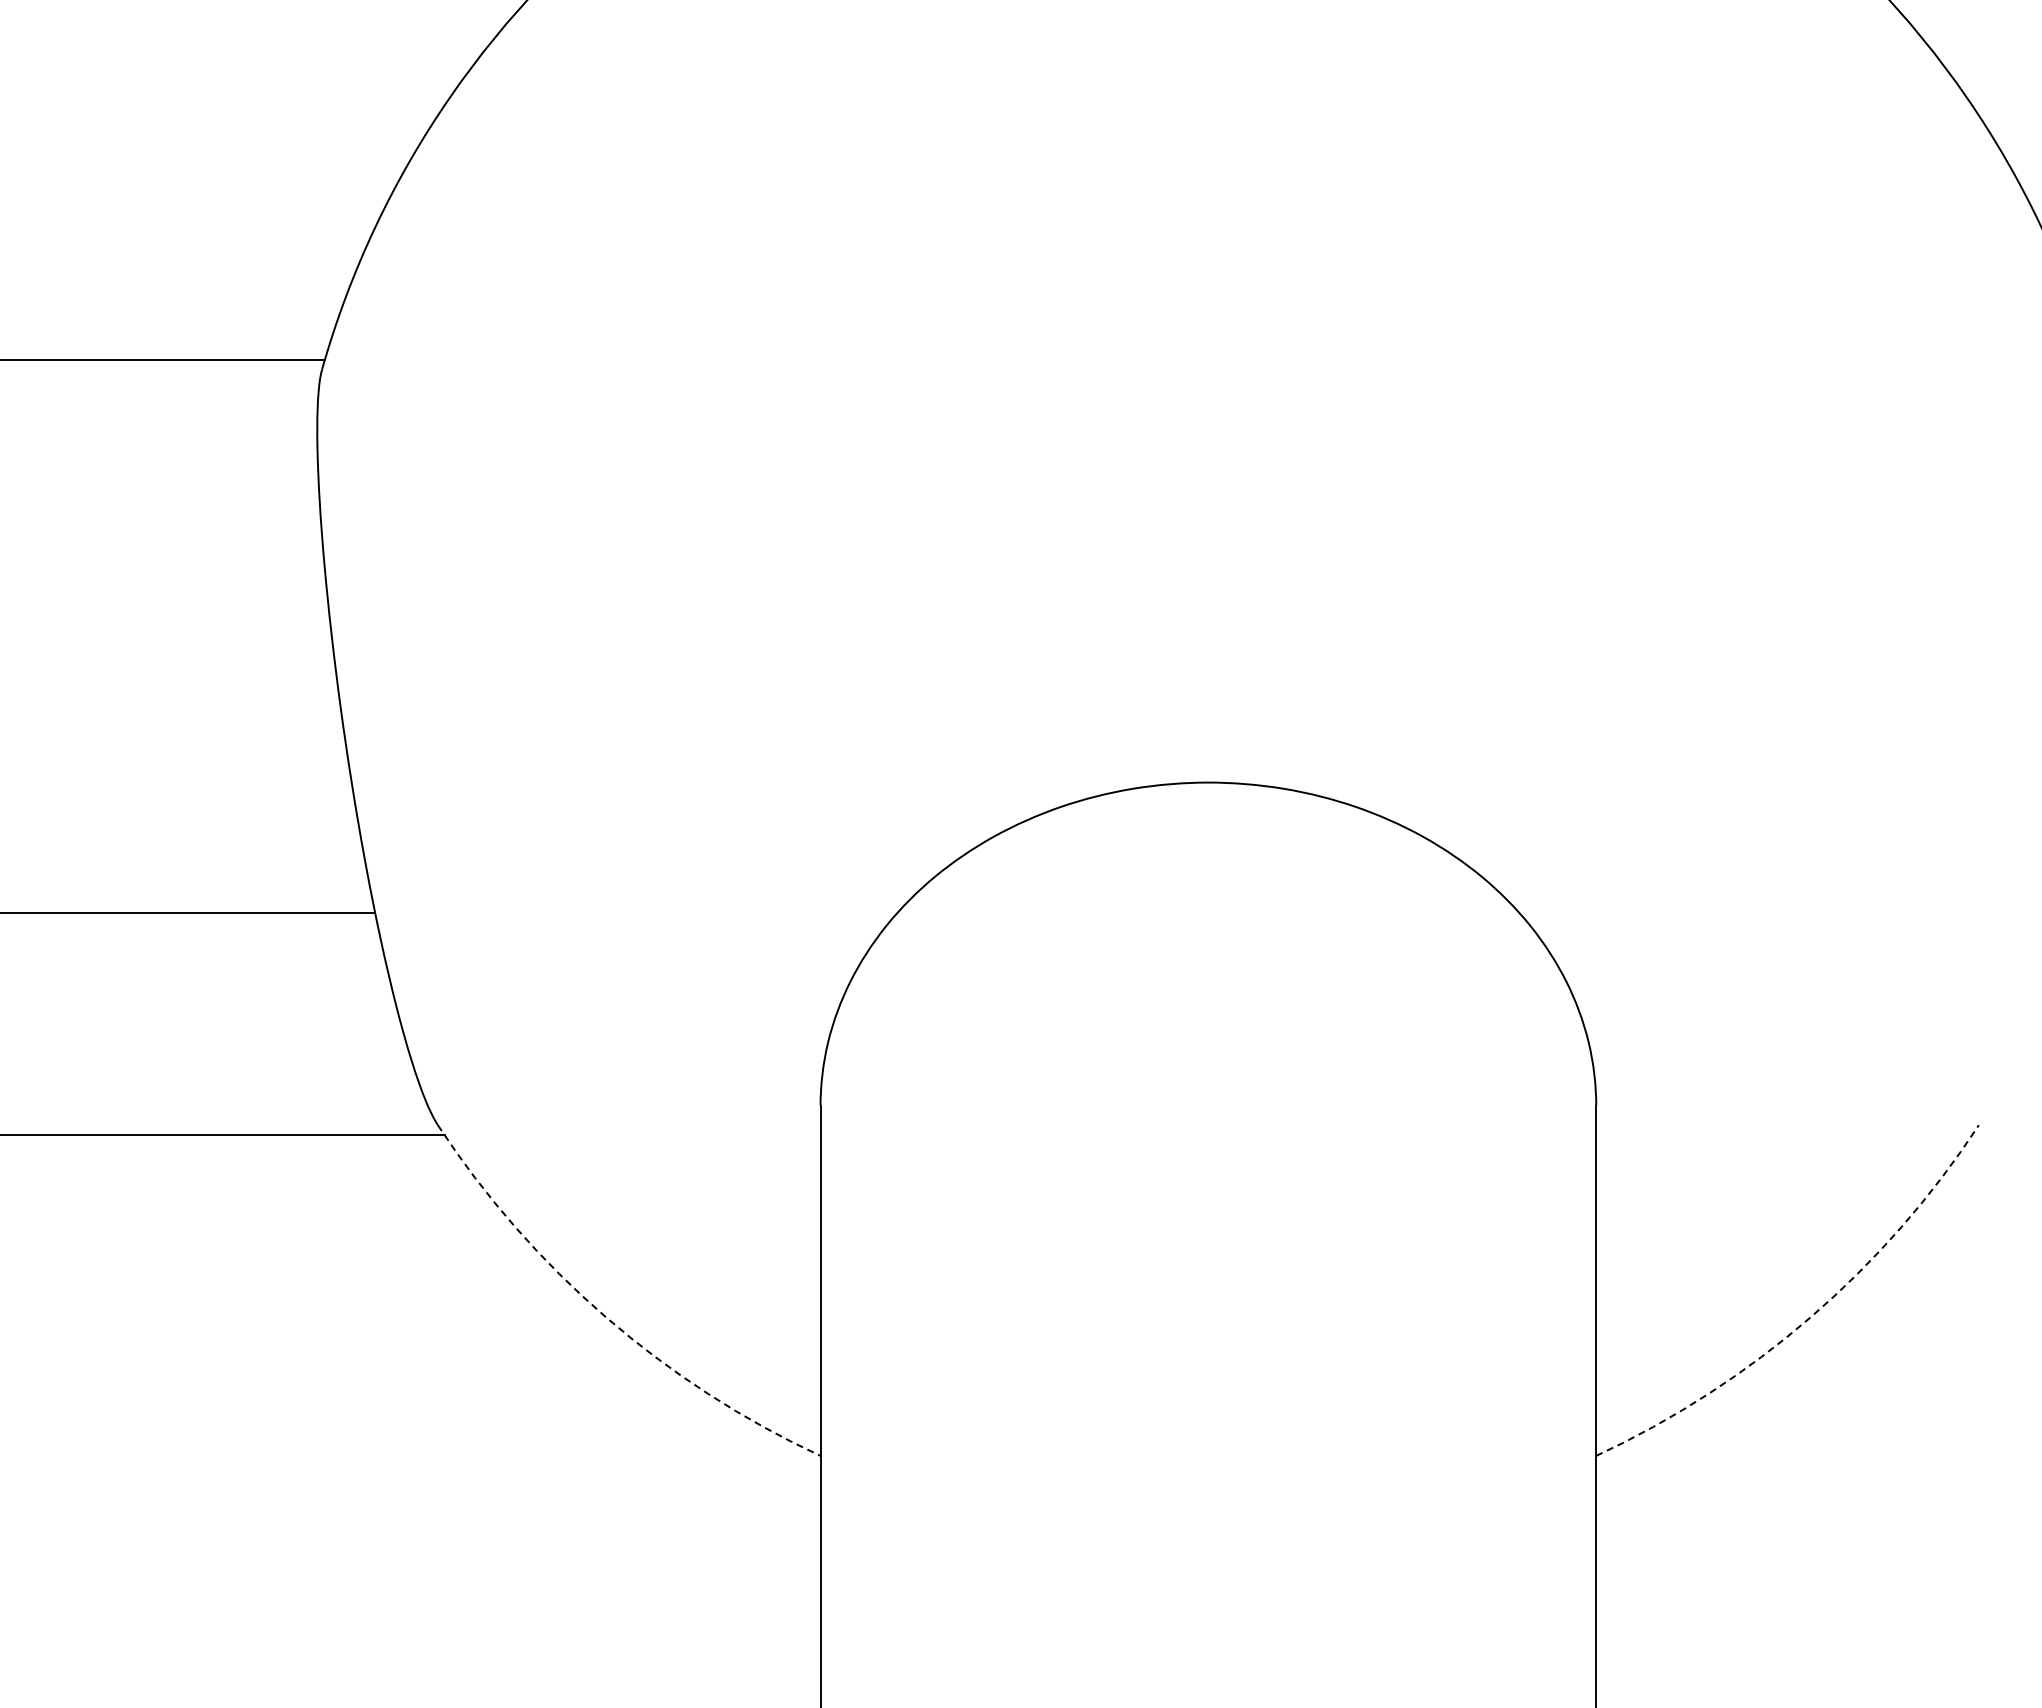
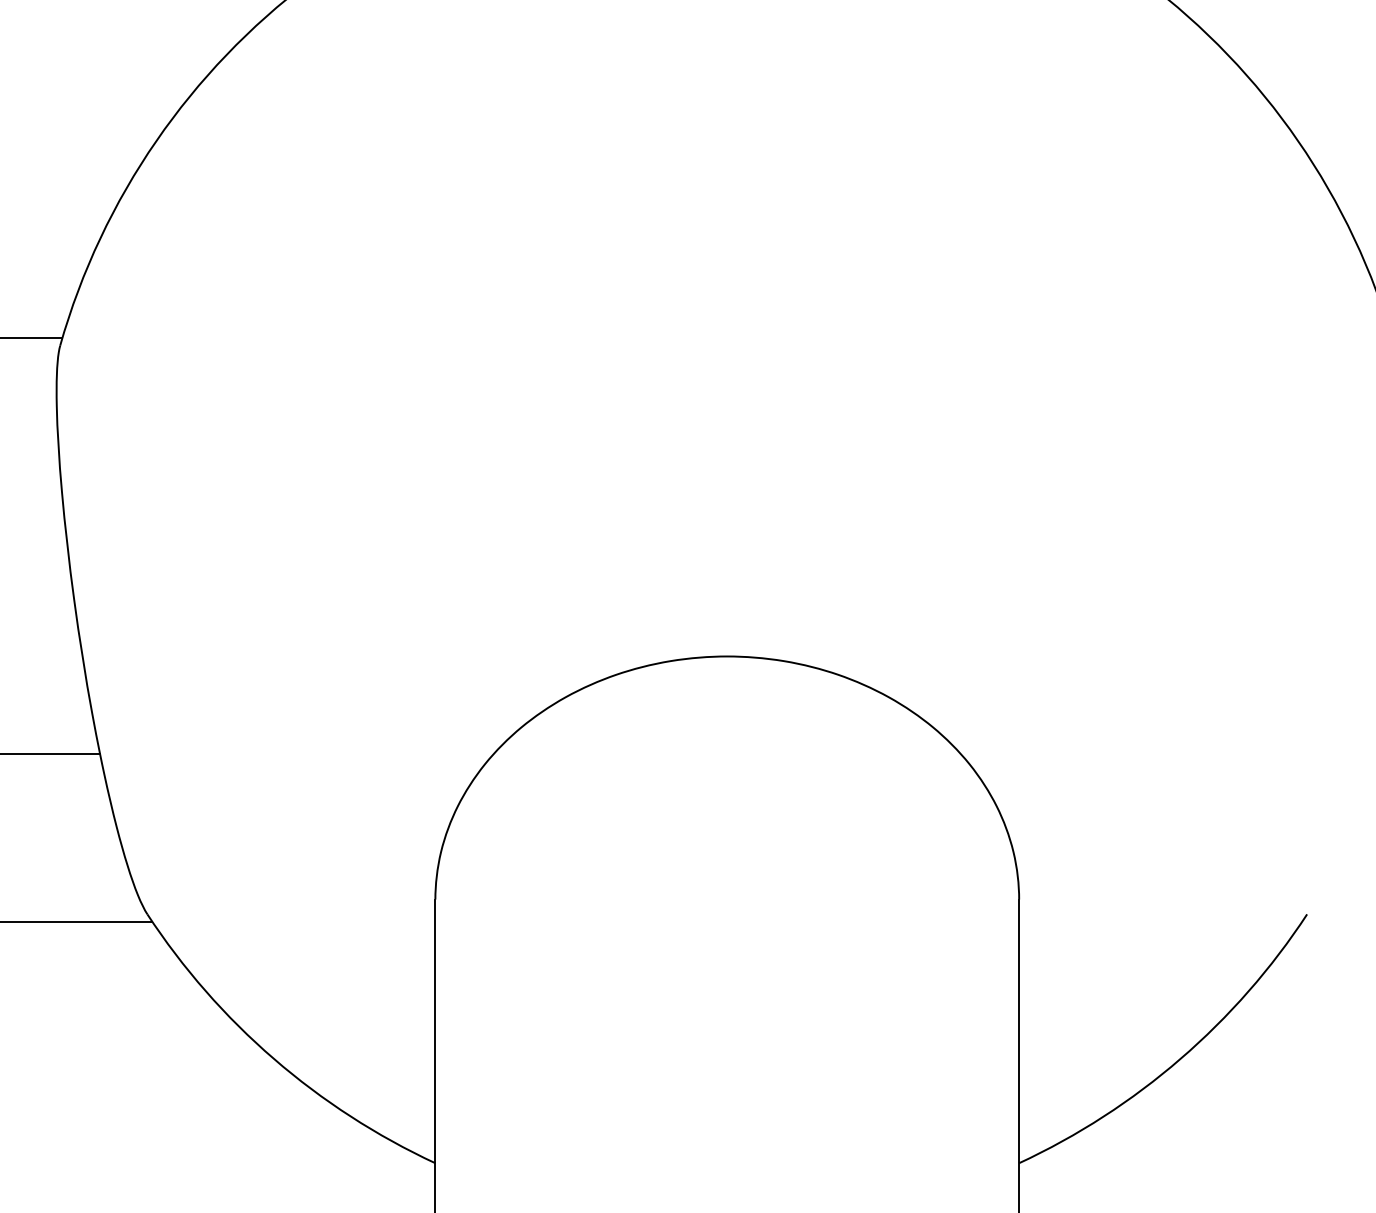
arc: (606, 1317) -> (274, 1059), dashed -> solid
arc: (1810, 1317) -> (1180, 1059), dashed -> solid

